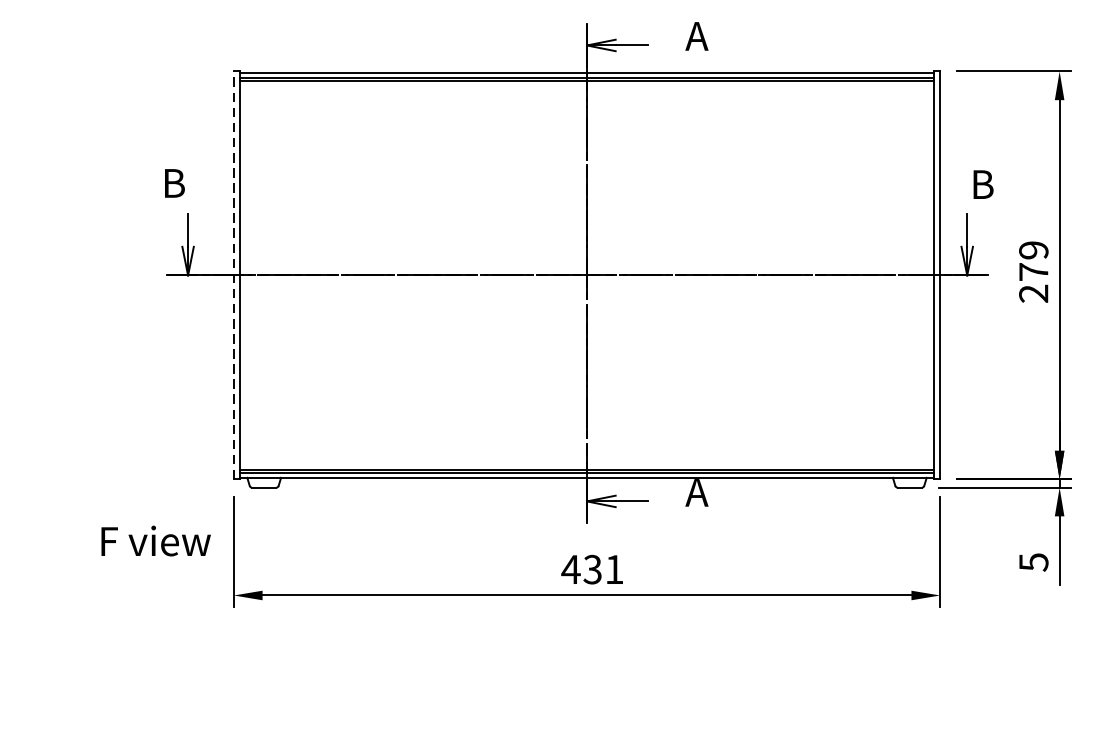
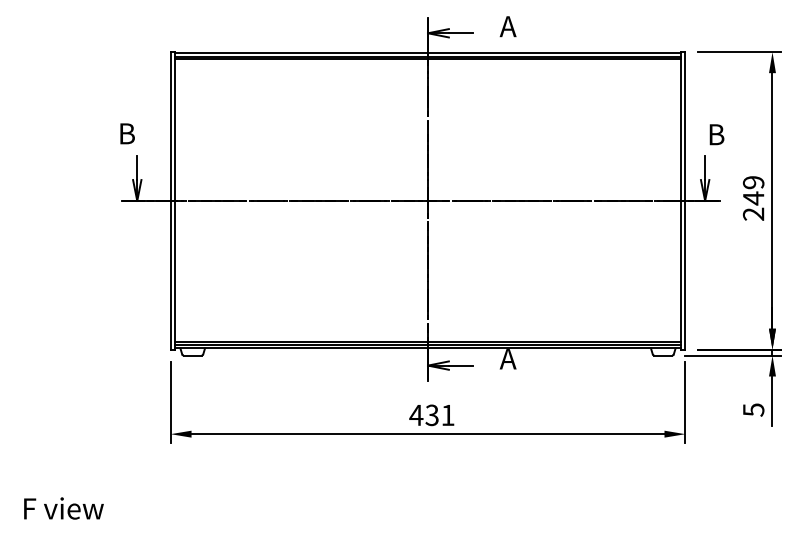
text: (1033, 272) -> (753, 198), 279 -> 249
line: (233, 274) -> (170, 200), dashed -> solid
text: (155, 541) -> (63, 508), moved

